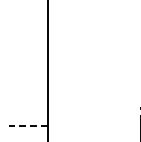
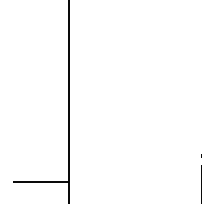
line: (28, 126) -> (40, 181), dashed -> solid

